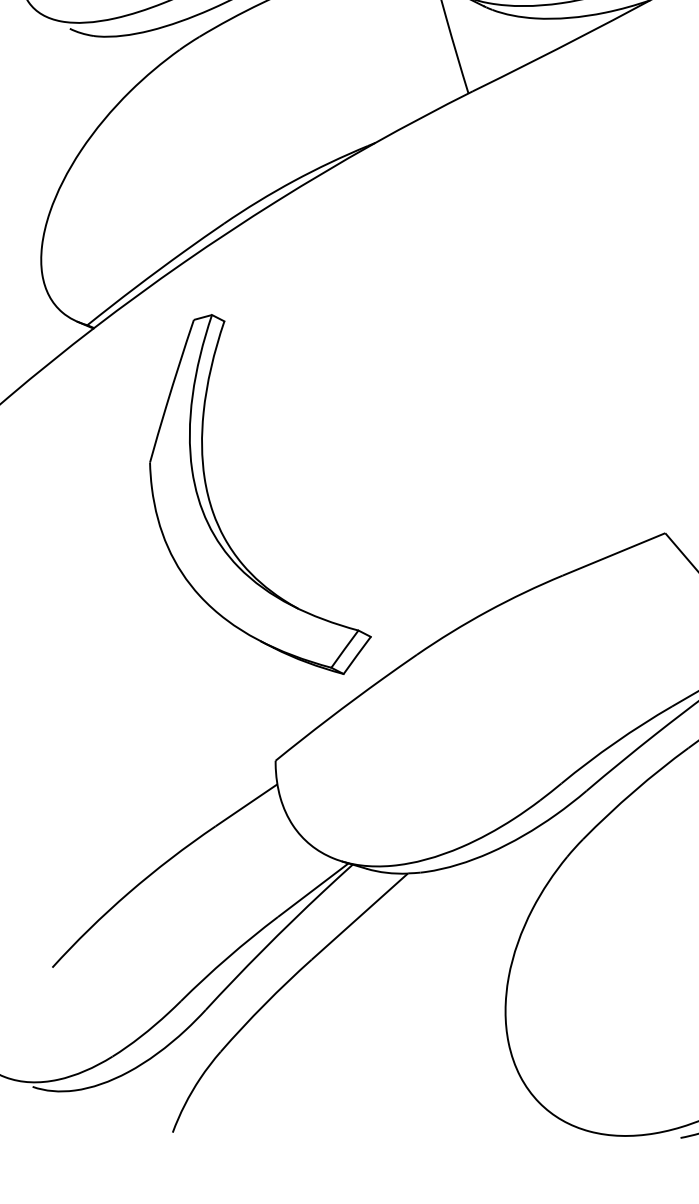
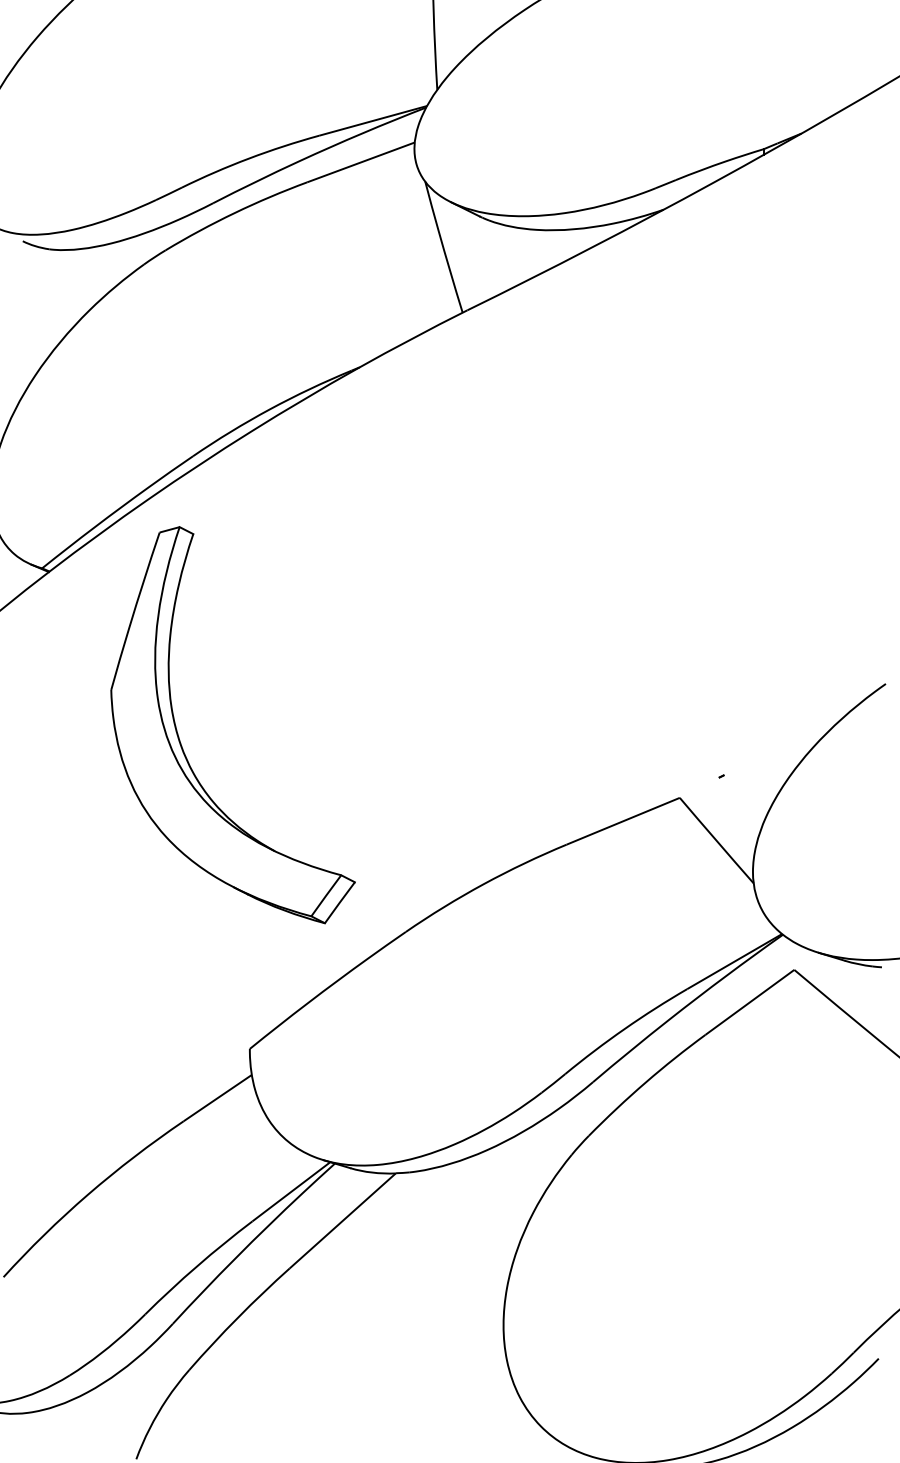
part: (213, 511) -> (181, 743), moved

